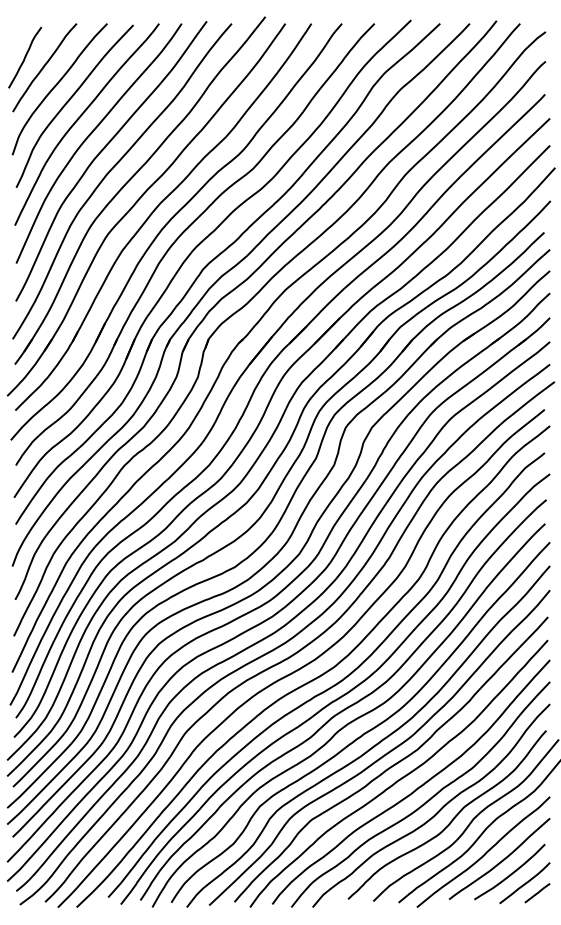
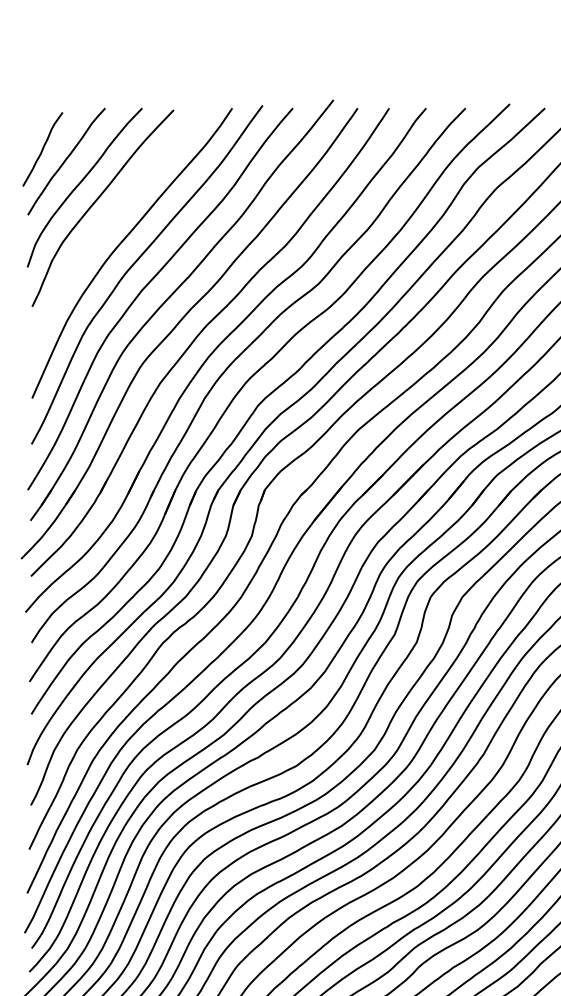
curve: (79, 119) -> (108, 224), removed

